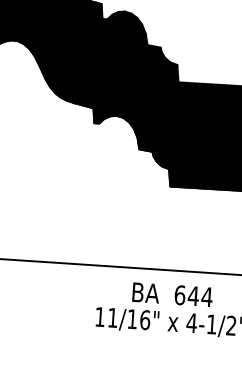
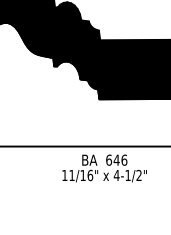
text: (207, 295) -> (124, 159), 644 -> 646

